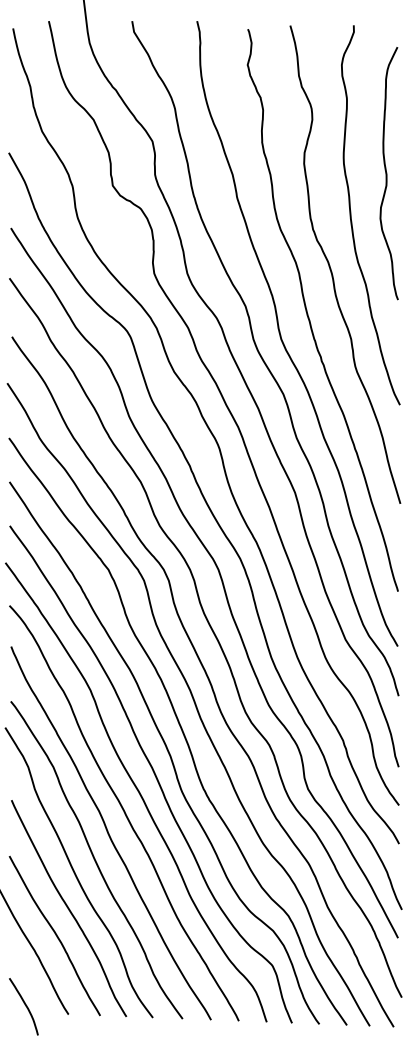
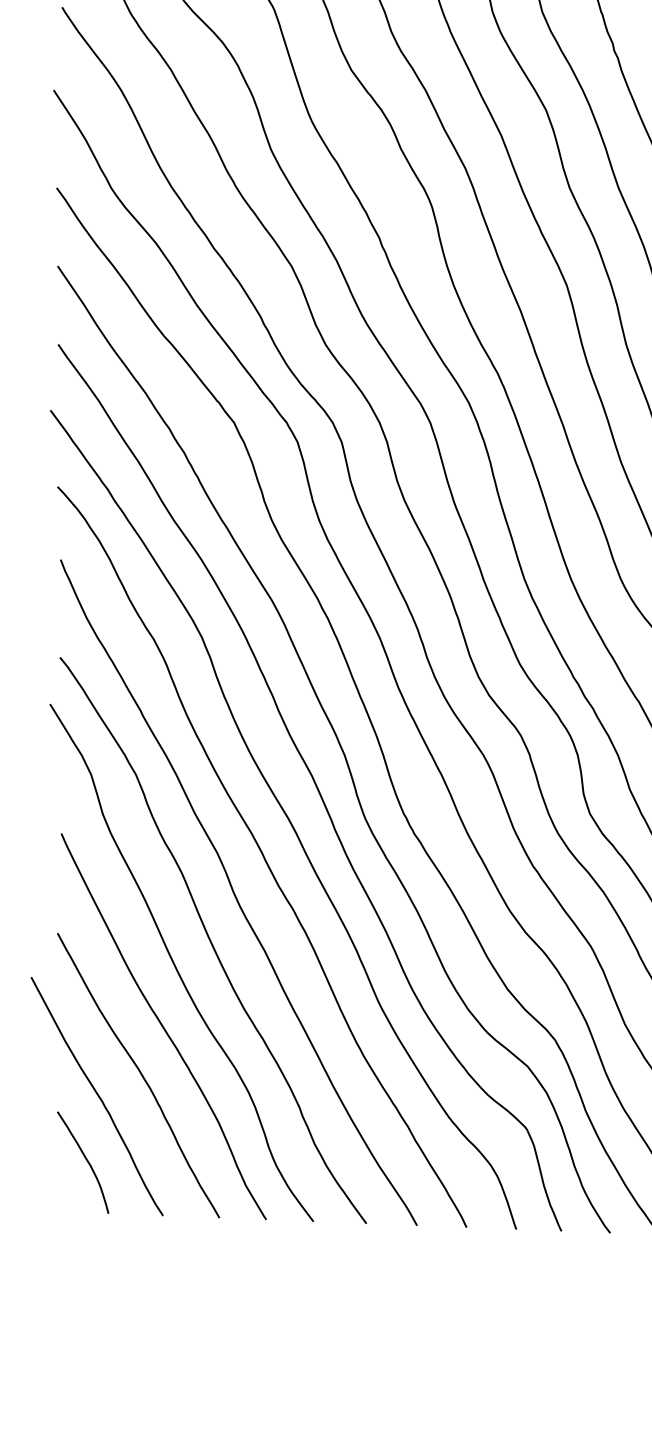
curve: (25, 1006) -> (86, 1162), moved

